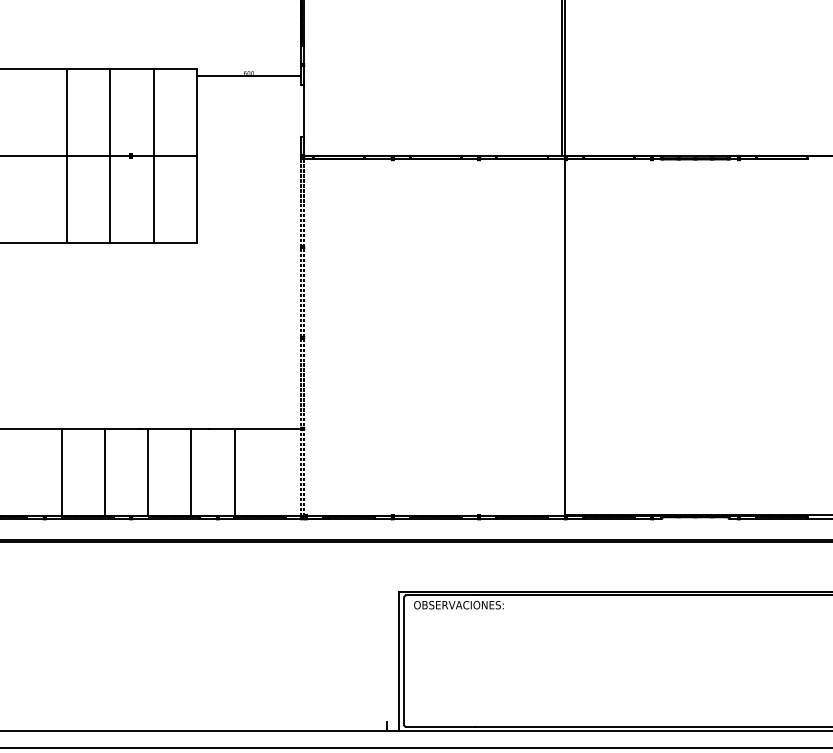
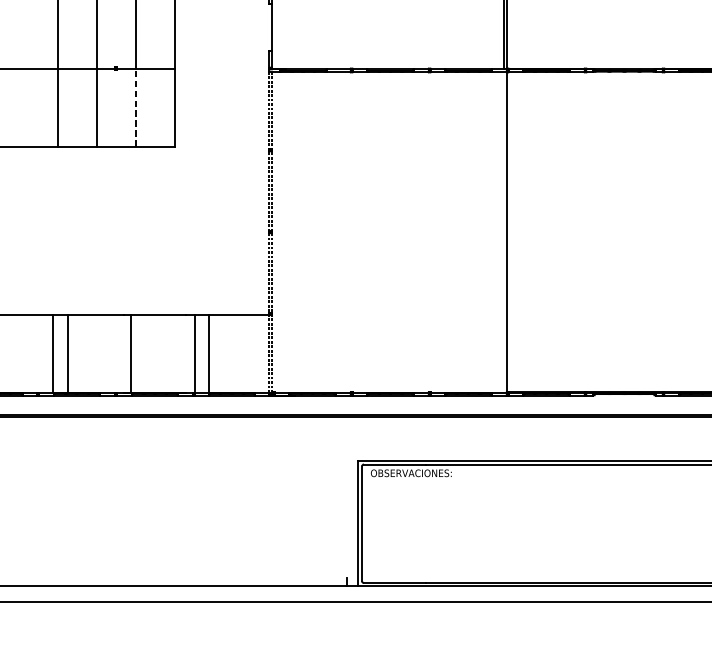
line: (153, 198) -> (136, 106), solid -> dashed
line: (104, 472) -> (67, 353), moved
line: (191, 472) -> (195, 353), moved

